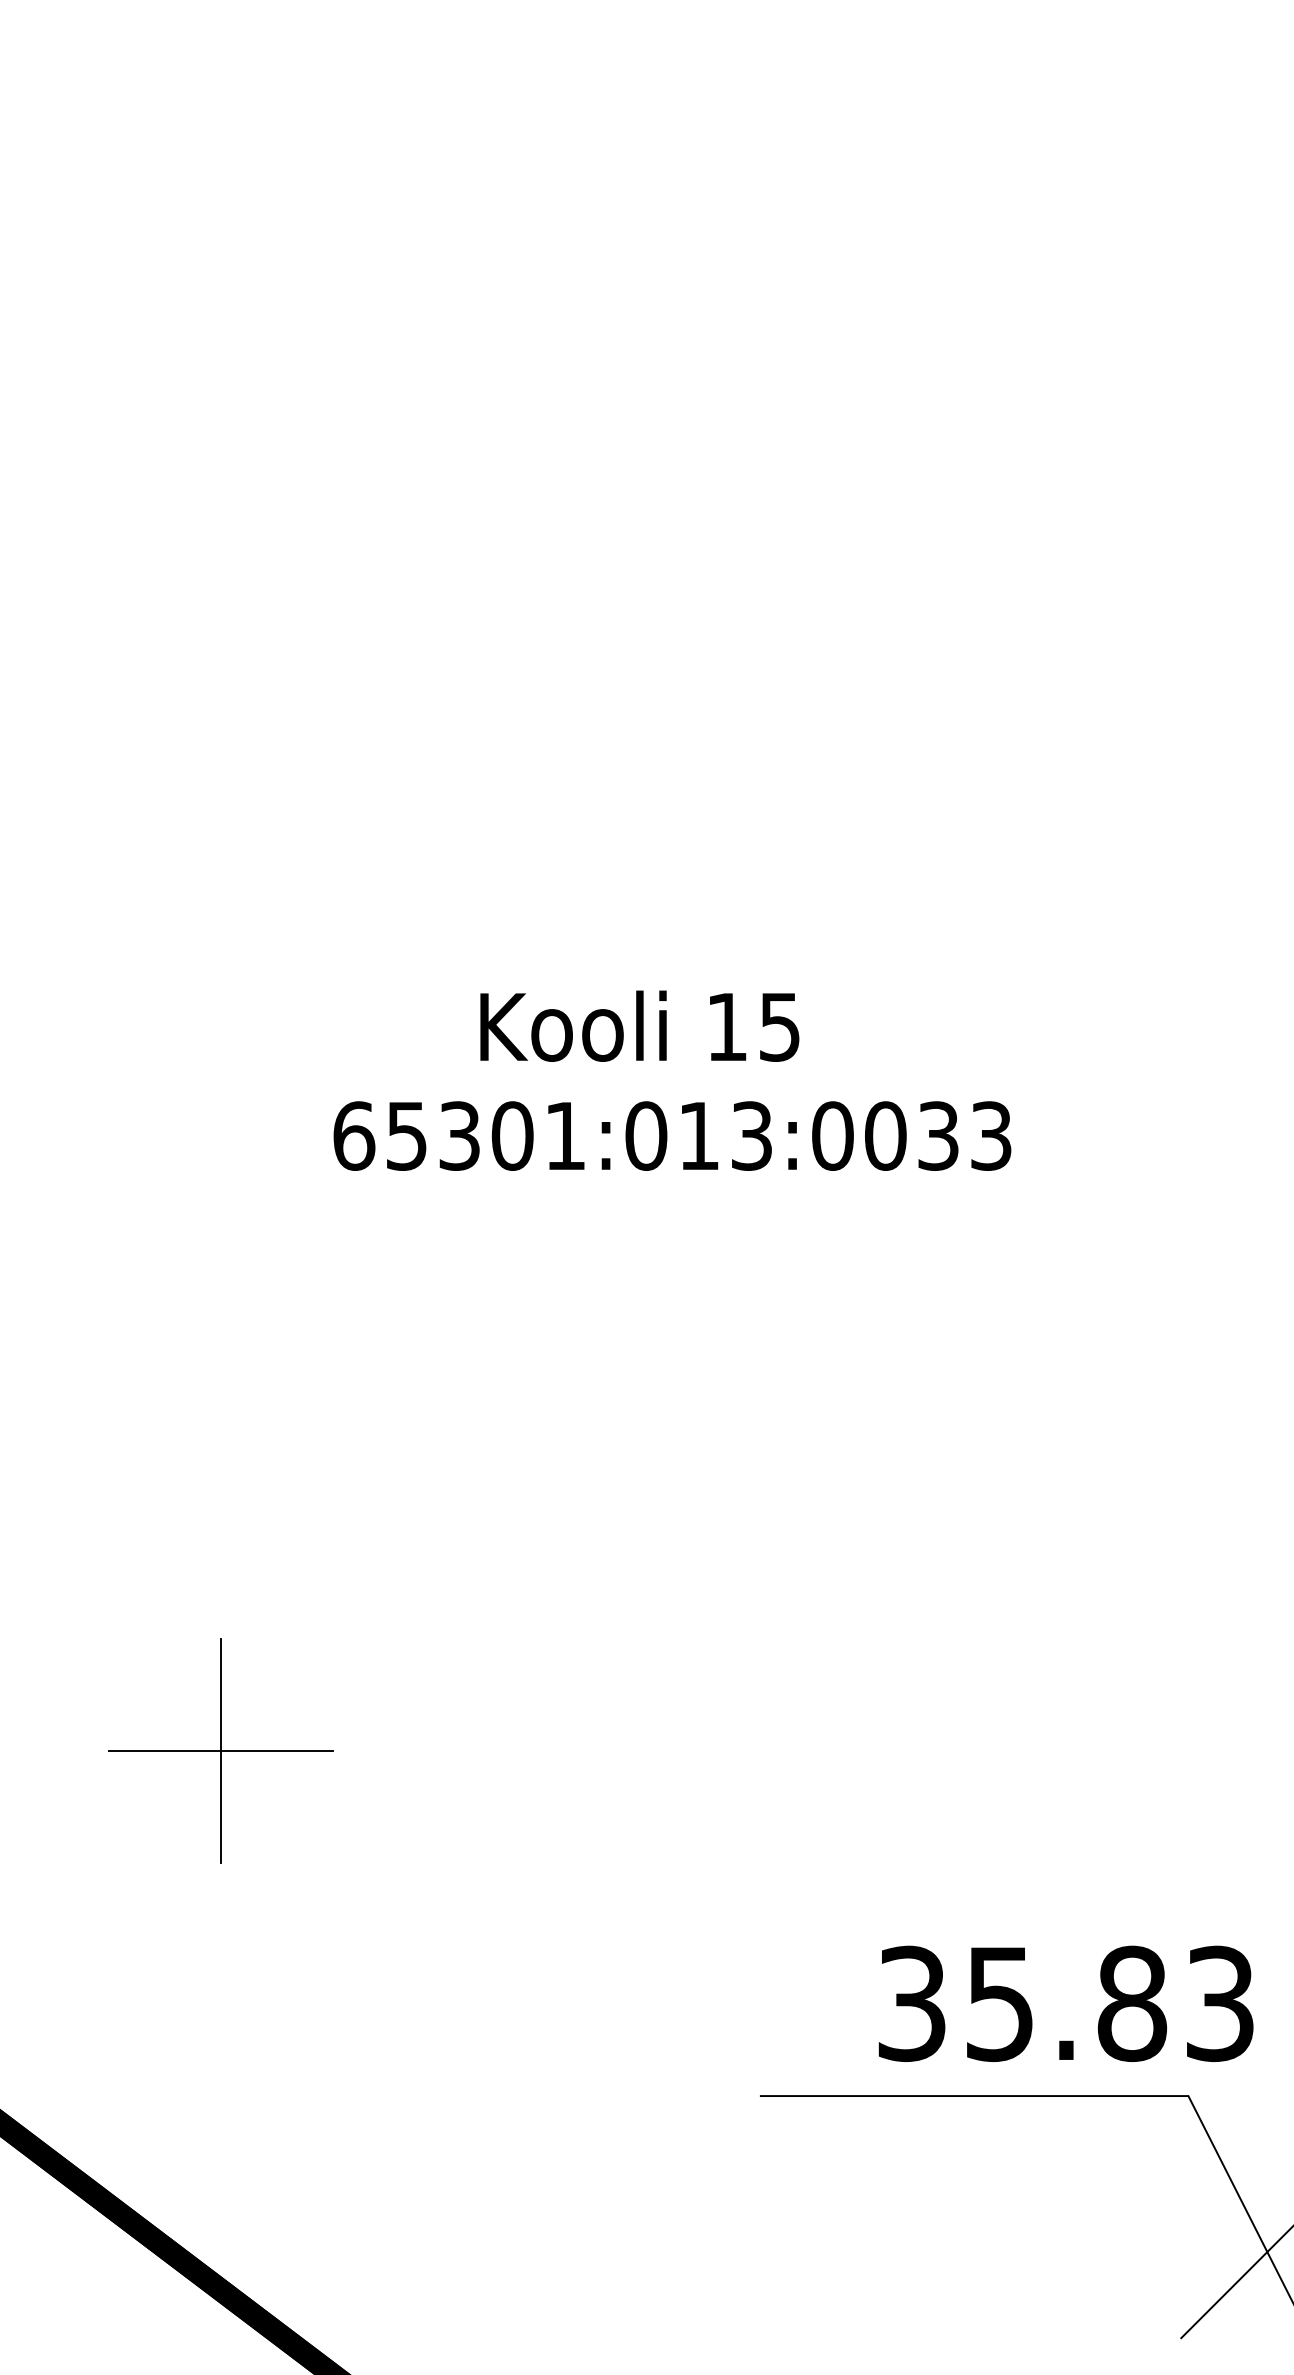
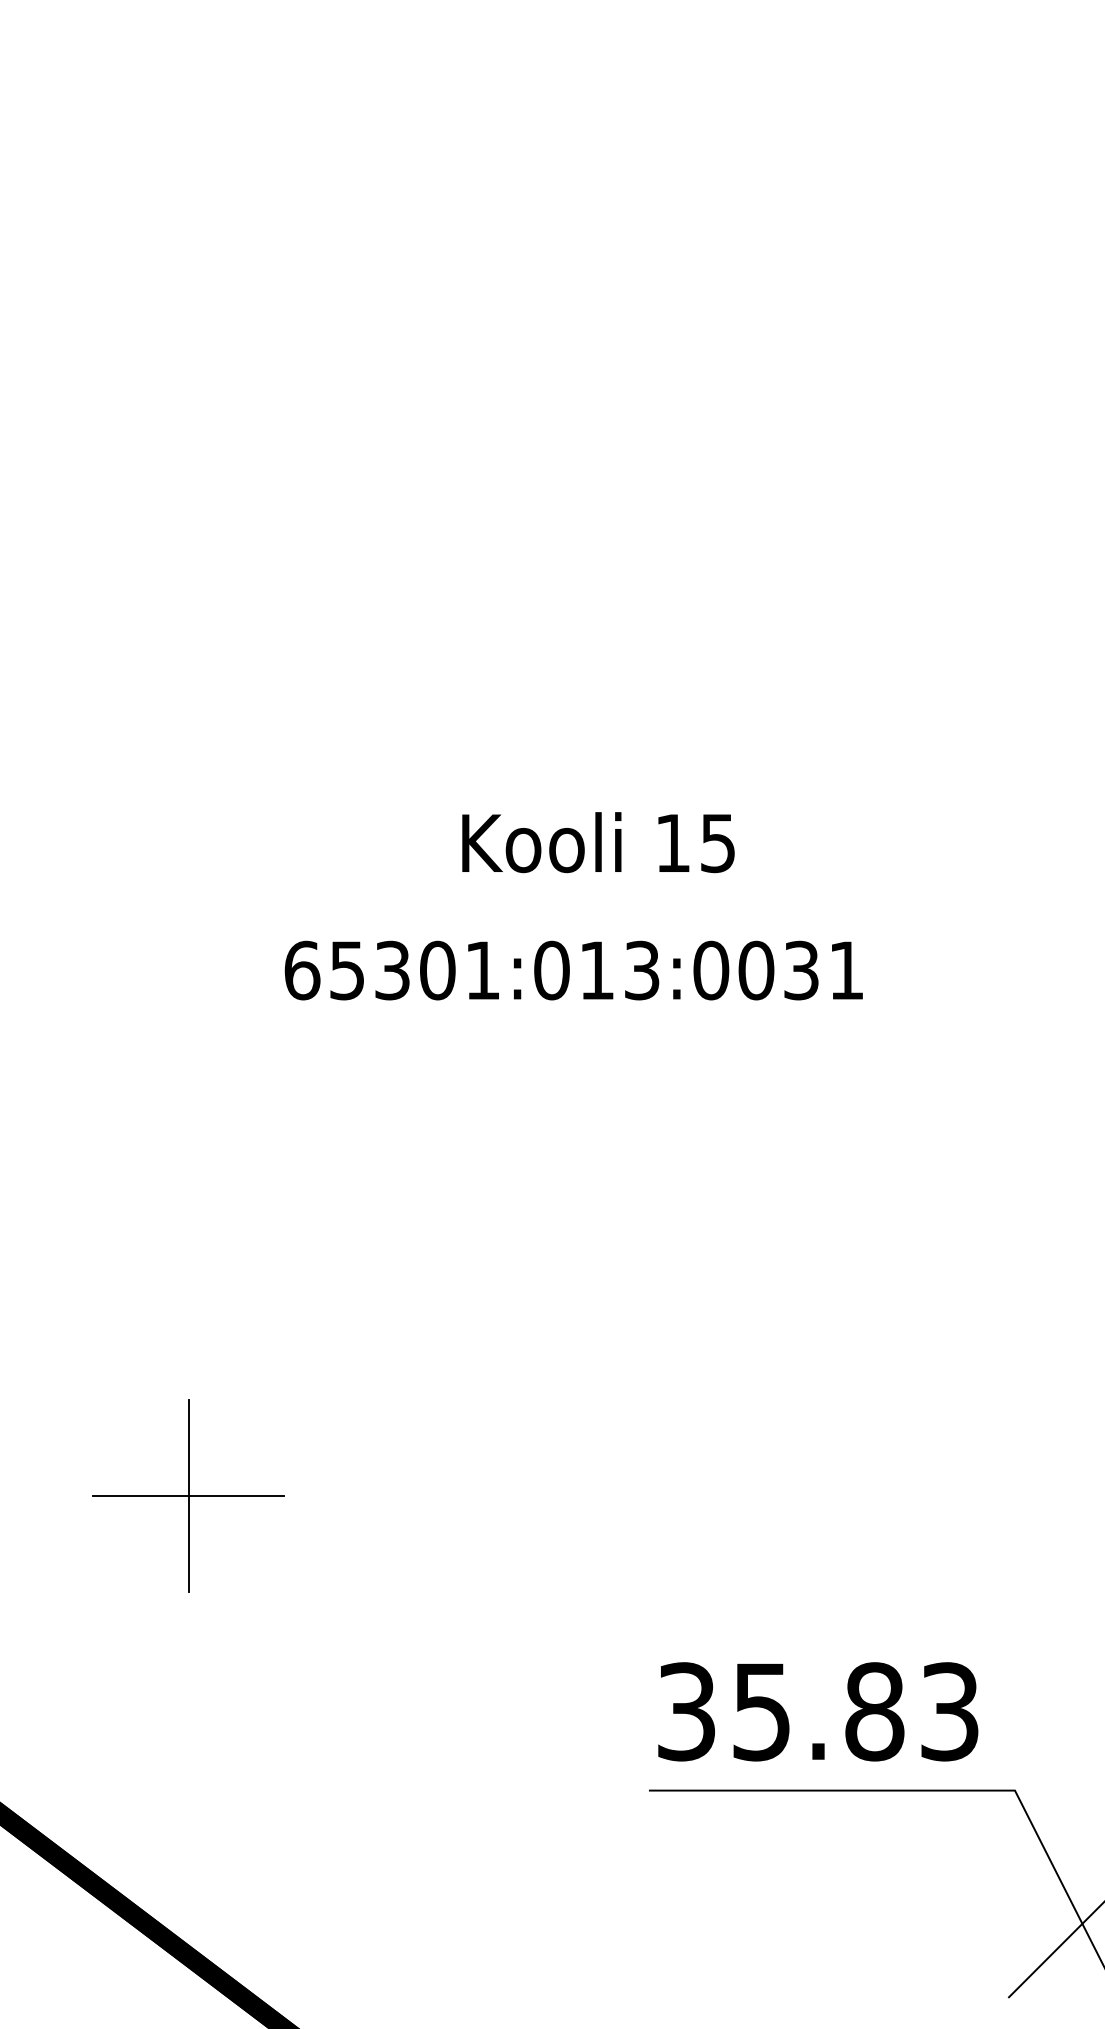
text: (639, 1025) -> (598, 841), moved
text: (991, 1135) -> (846, 970), 65301:013:0033 -> 65301:013:0031
text: (1065, 2003) -> (817, 1711), moved

